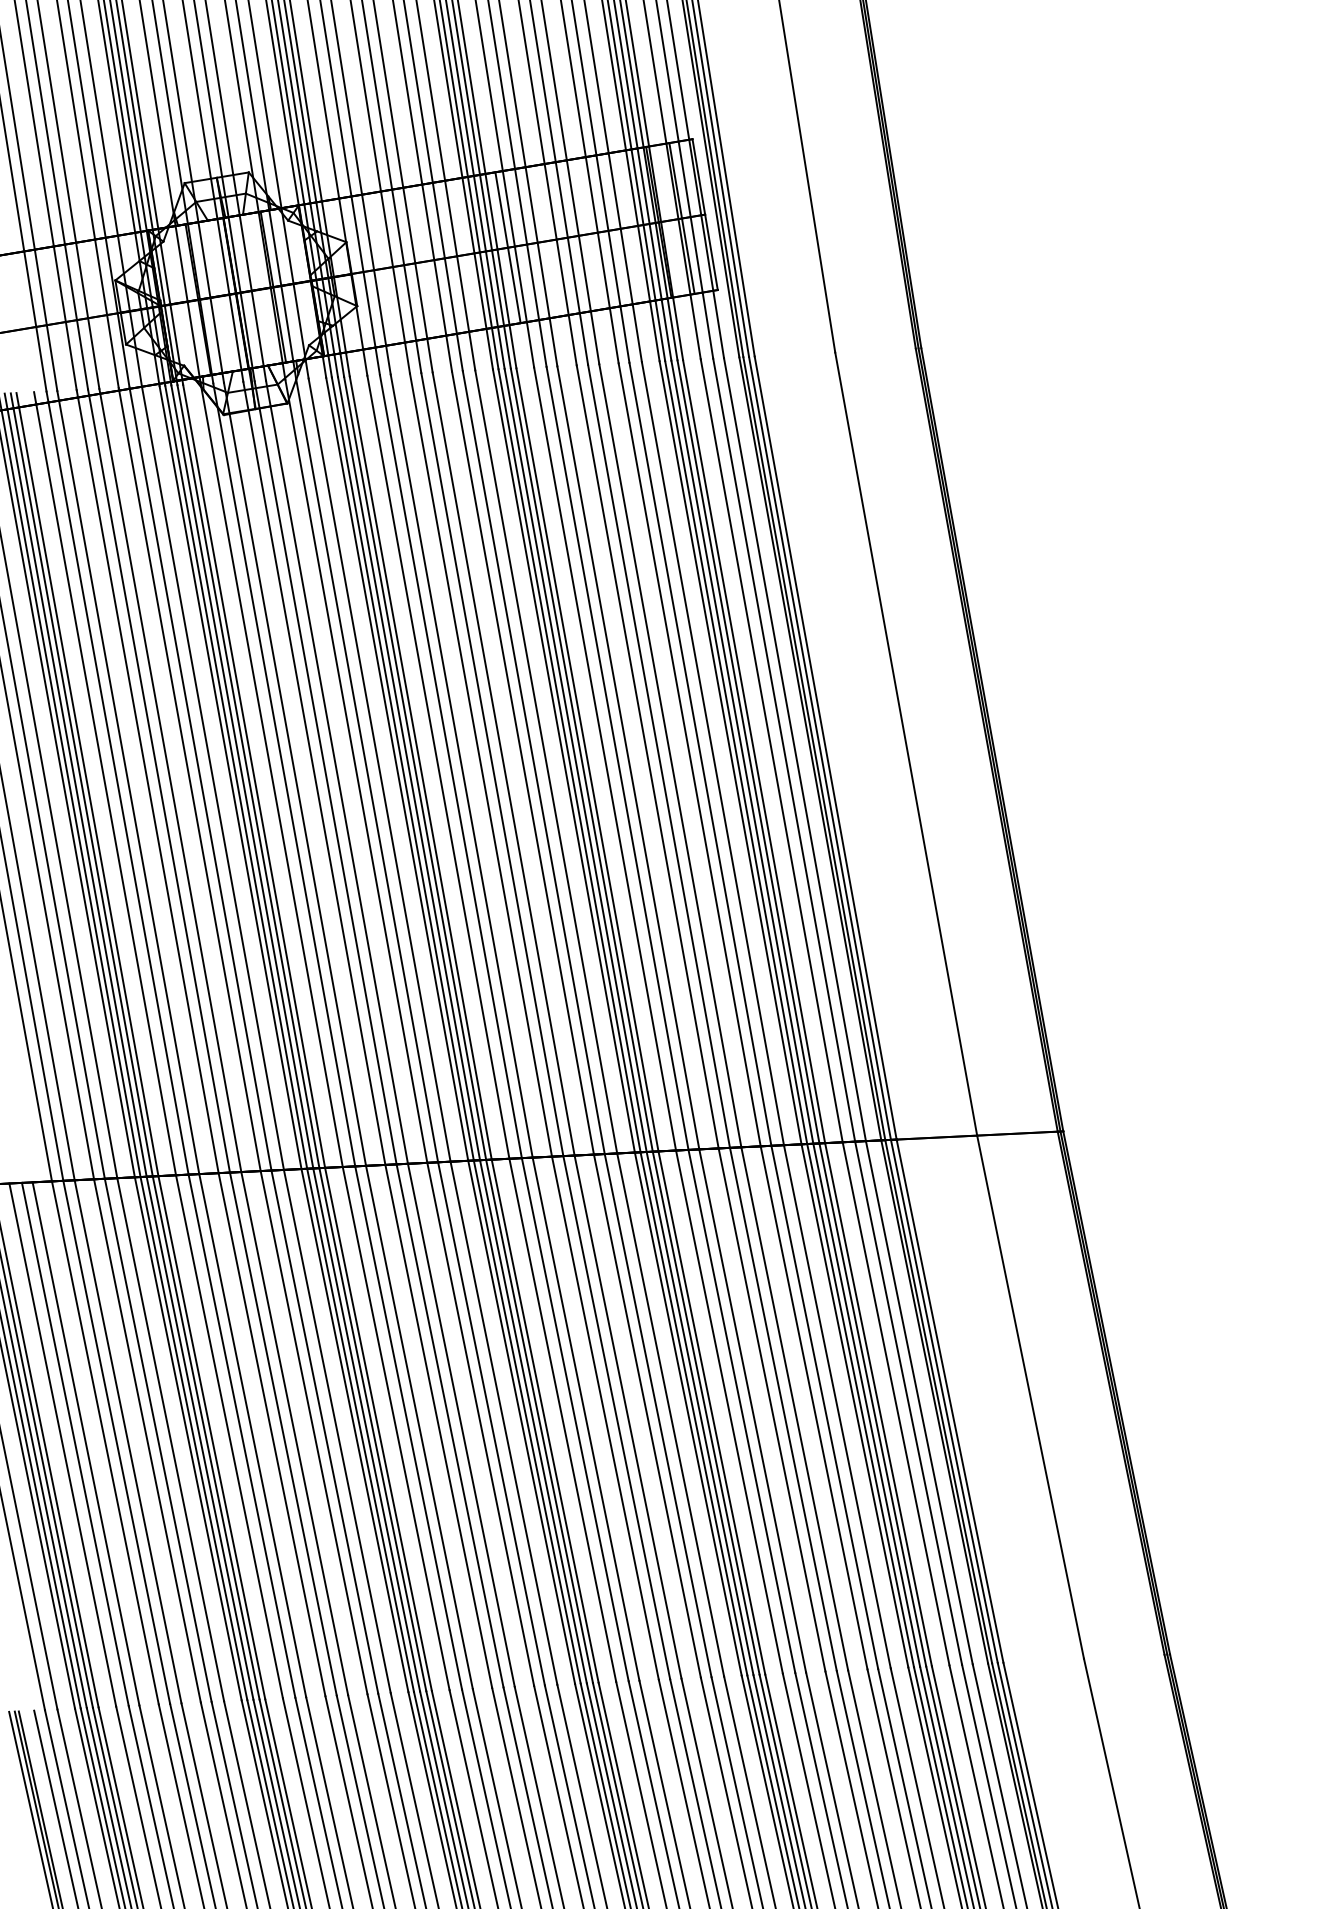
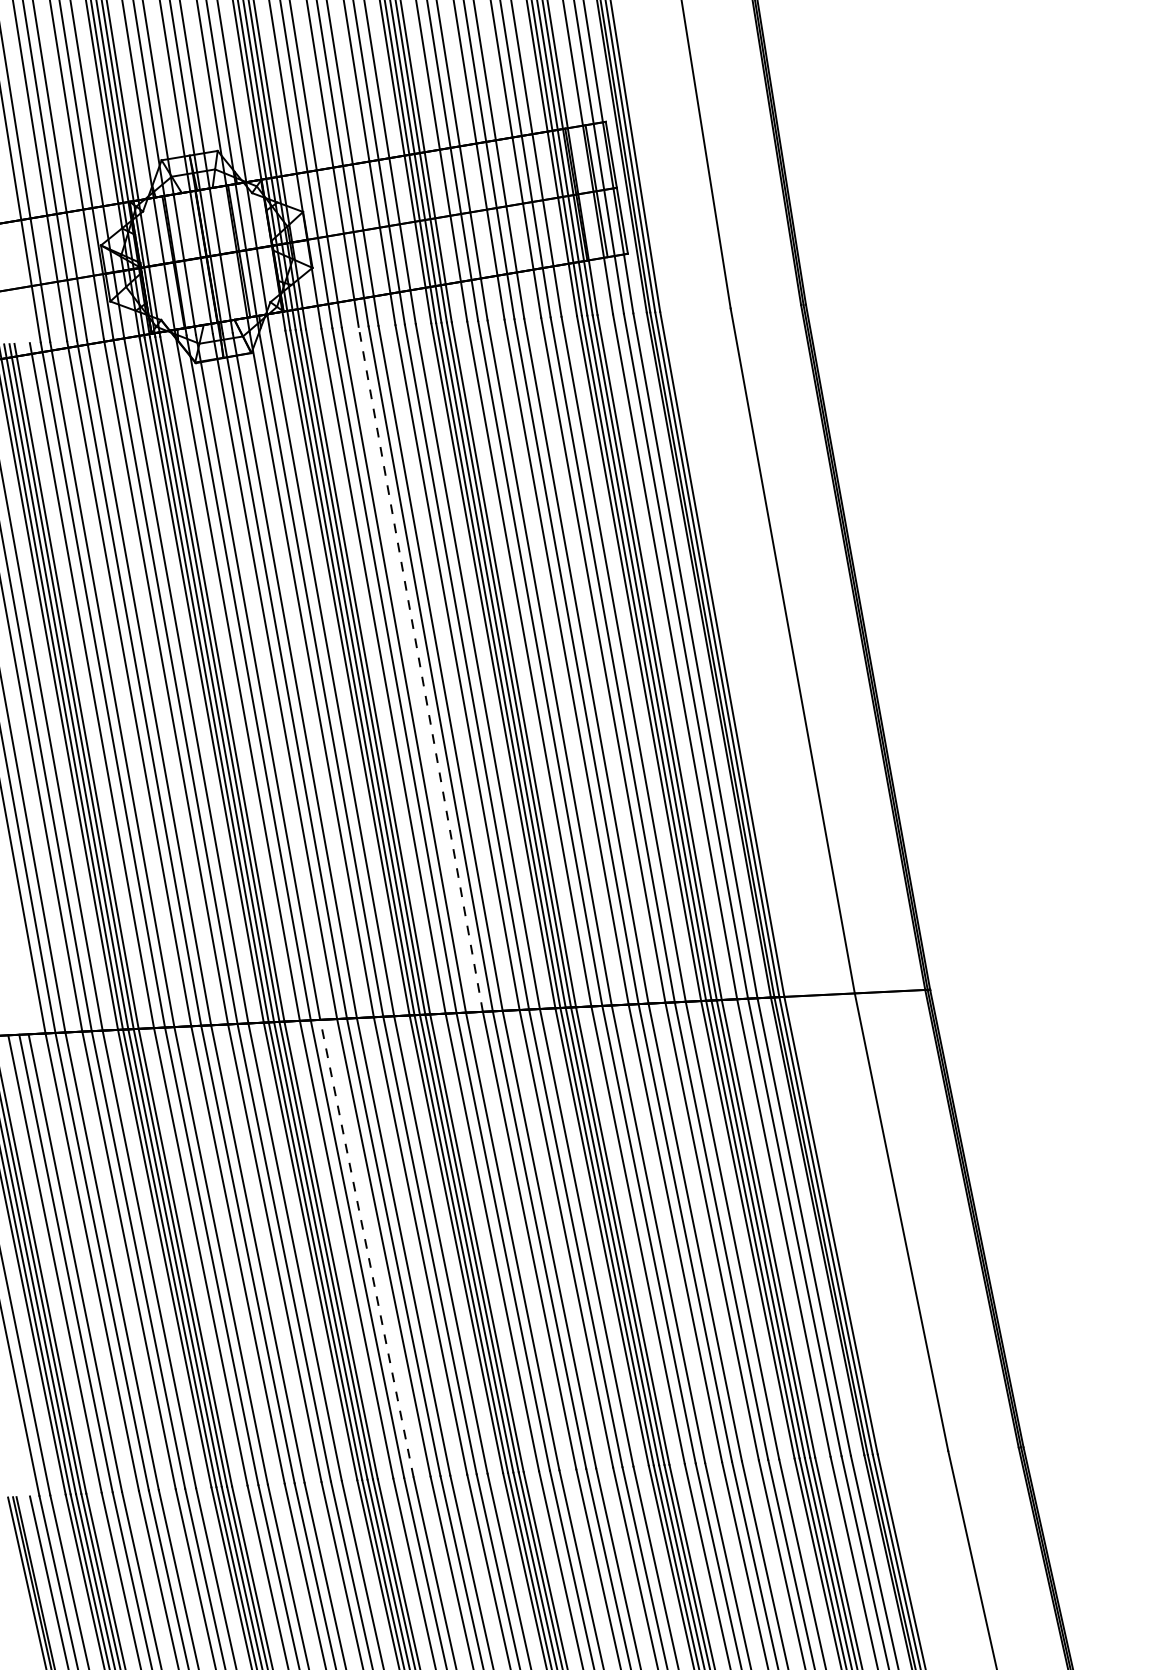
line: (507, 247) -> (443, 216), removed
line: (481, 765) -> (421, 669), solid -> dashed
line: (419, 1427) -> (367, 1248), solid -> dashed

